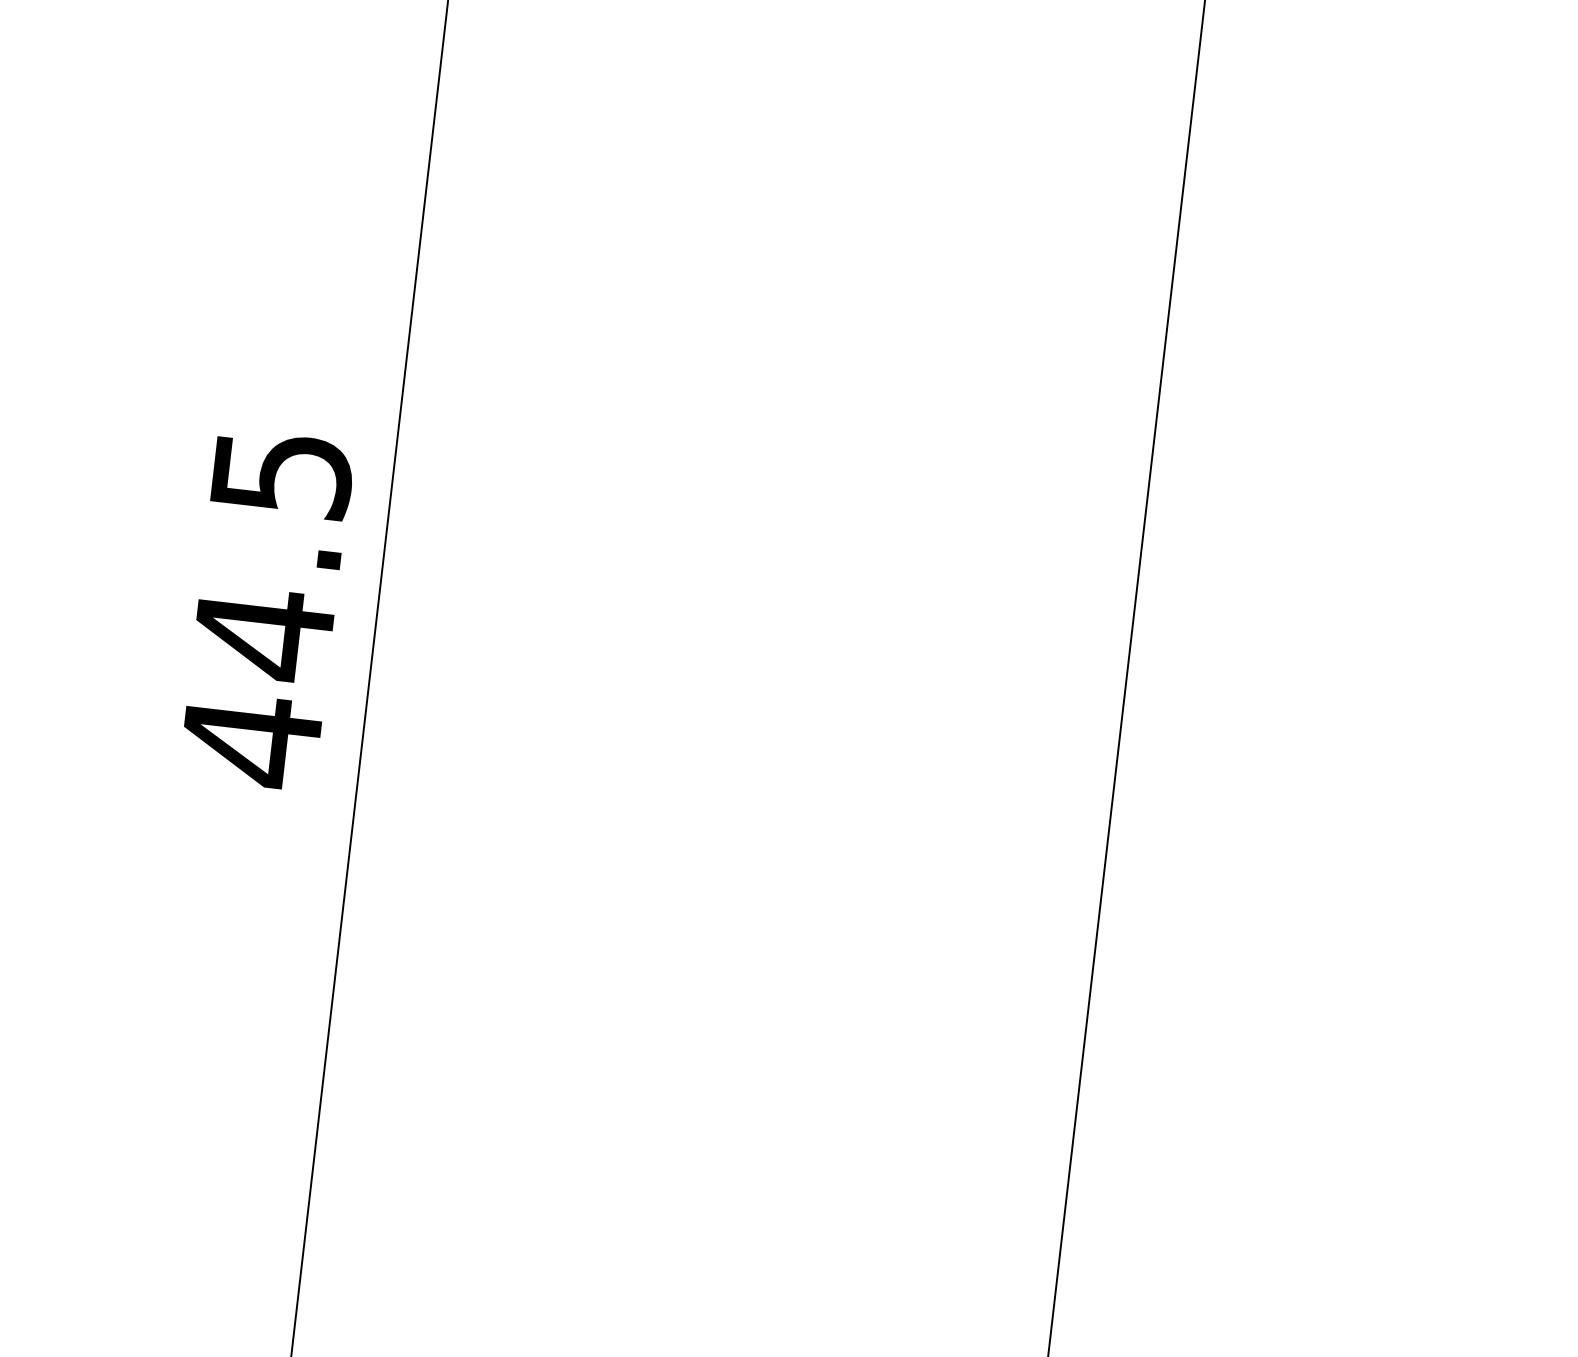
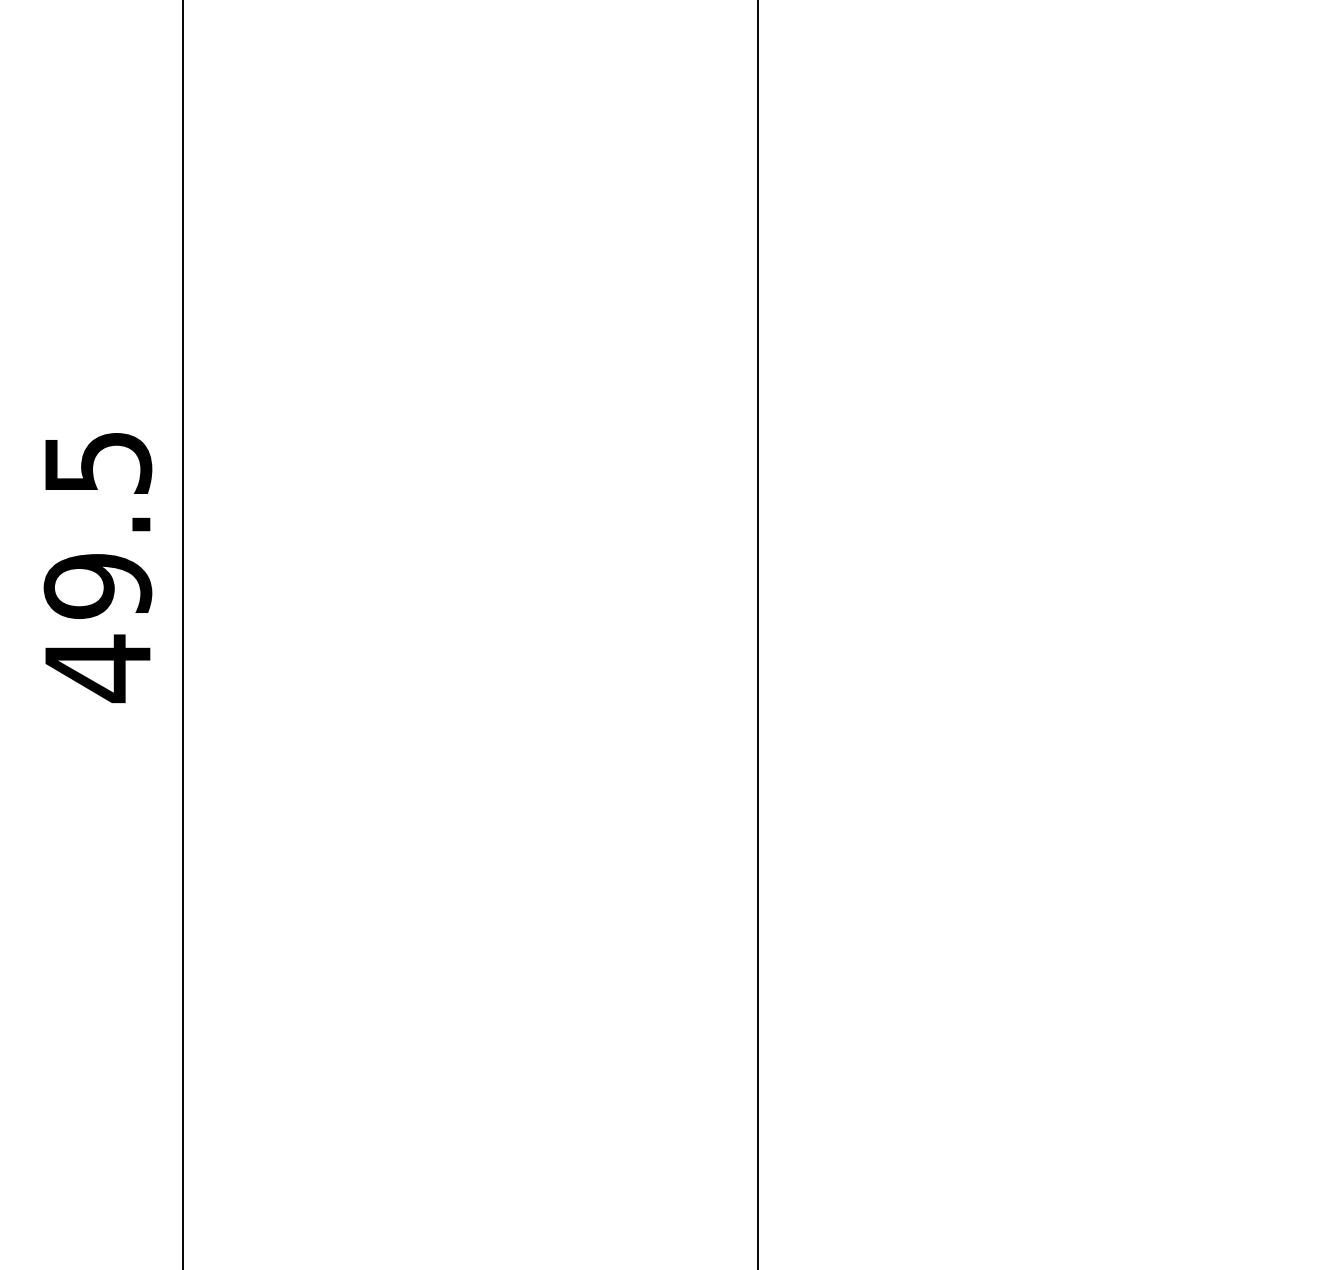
text: (262, 634) -> (97, 586), 44.5 -> 49.5

